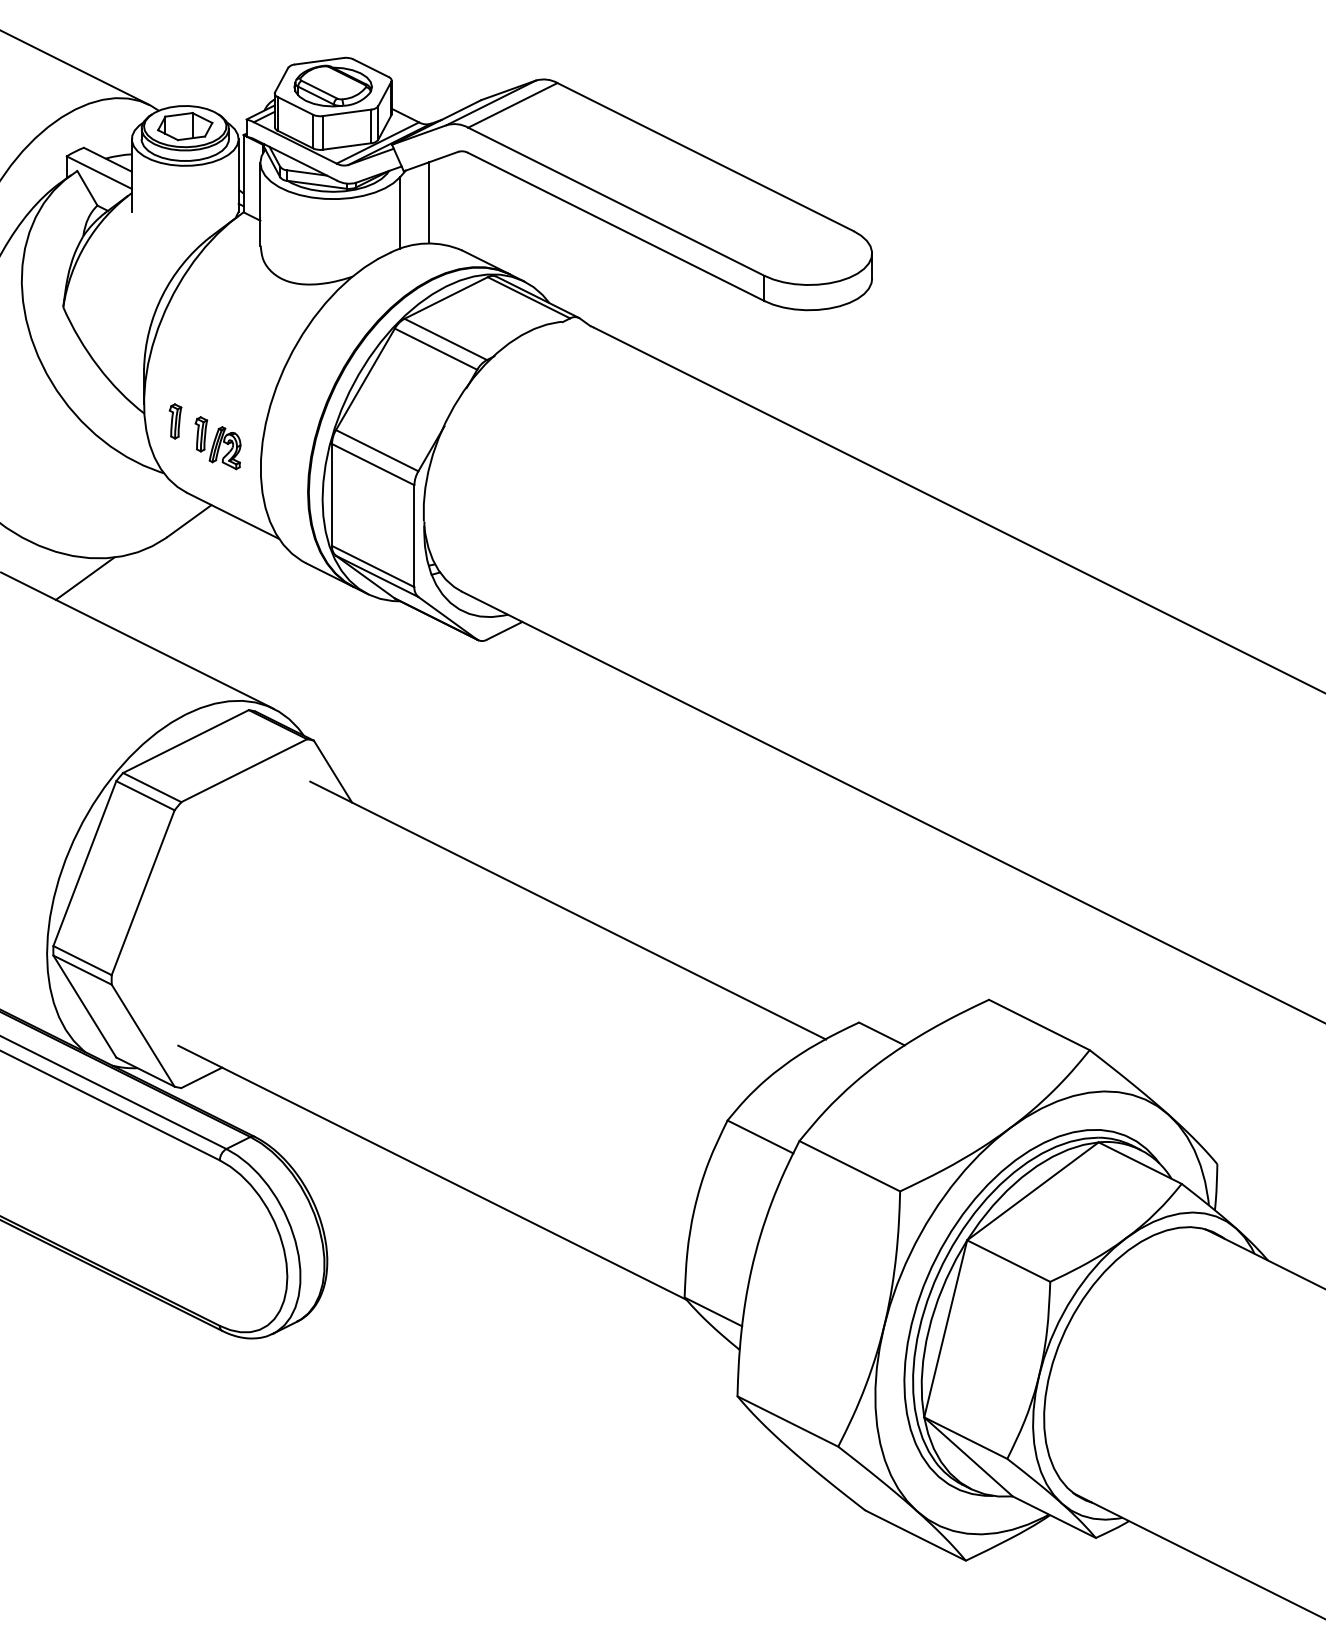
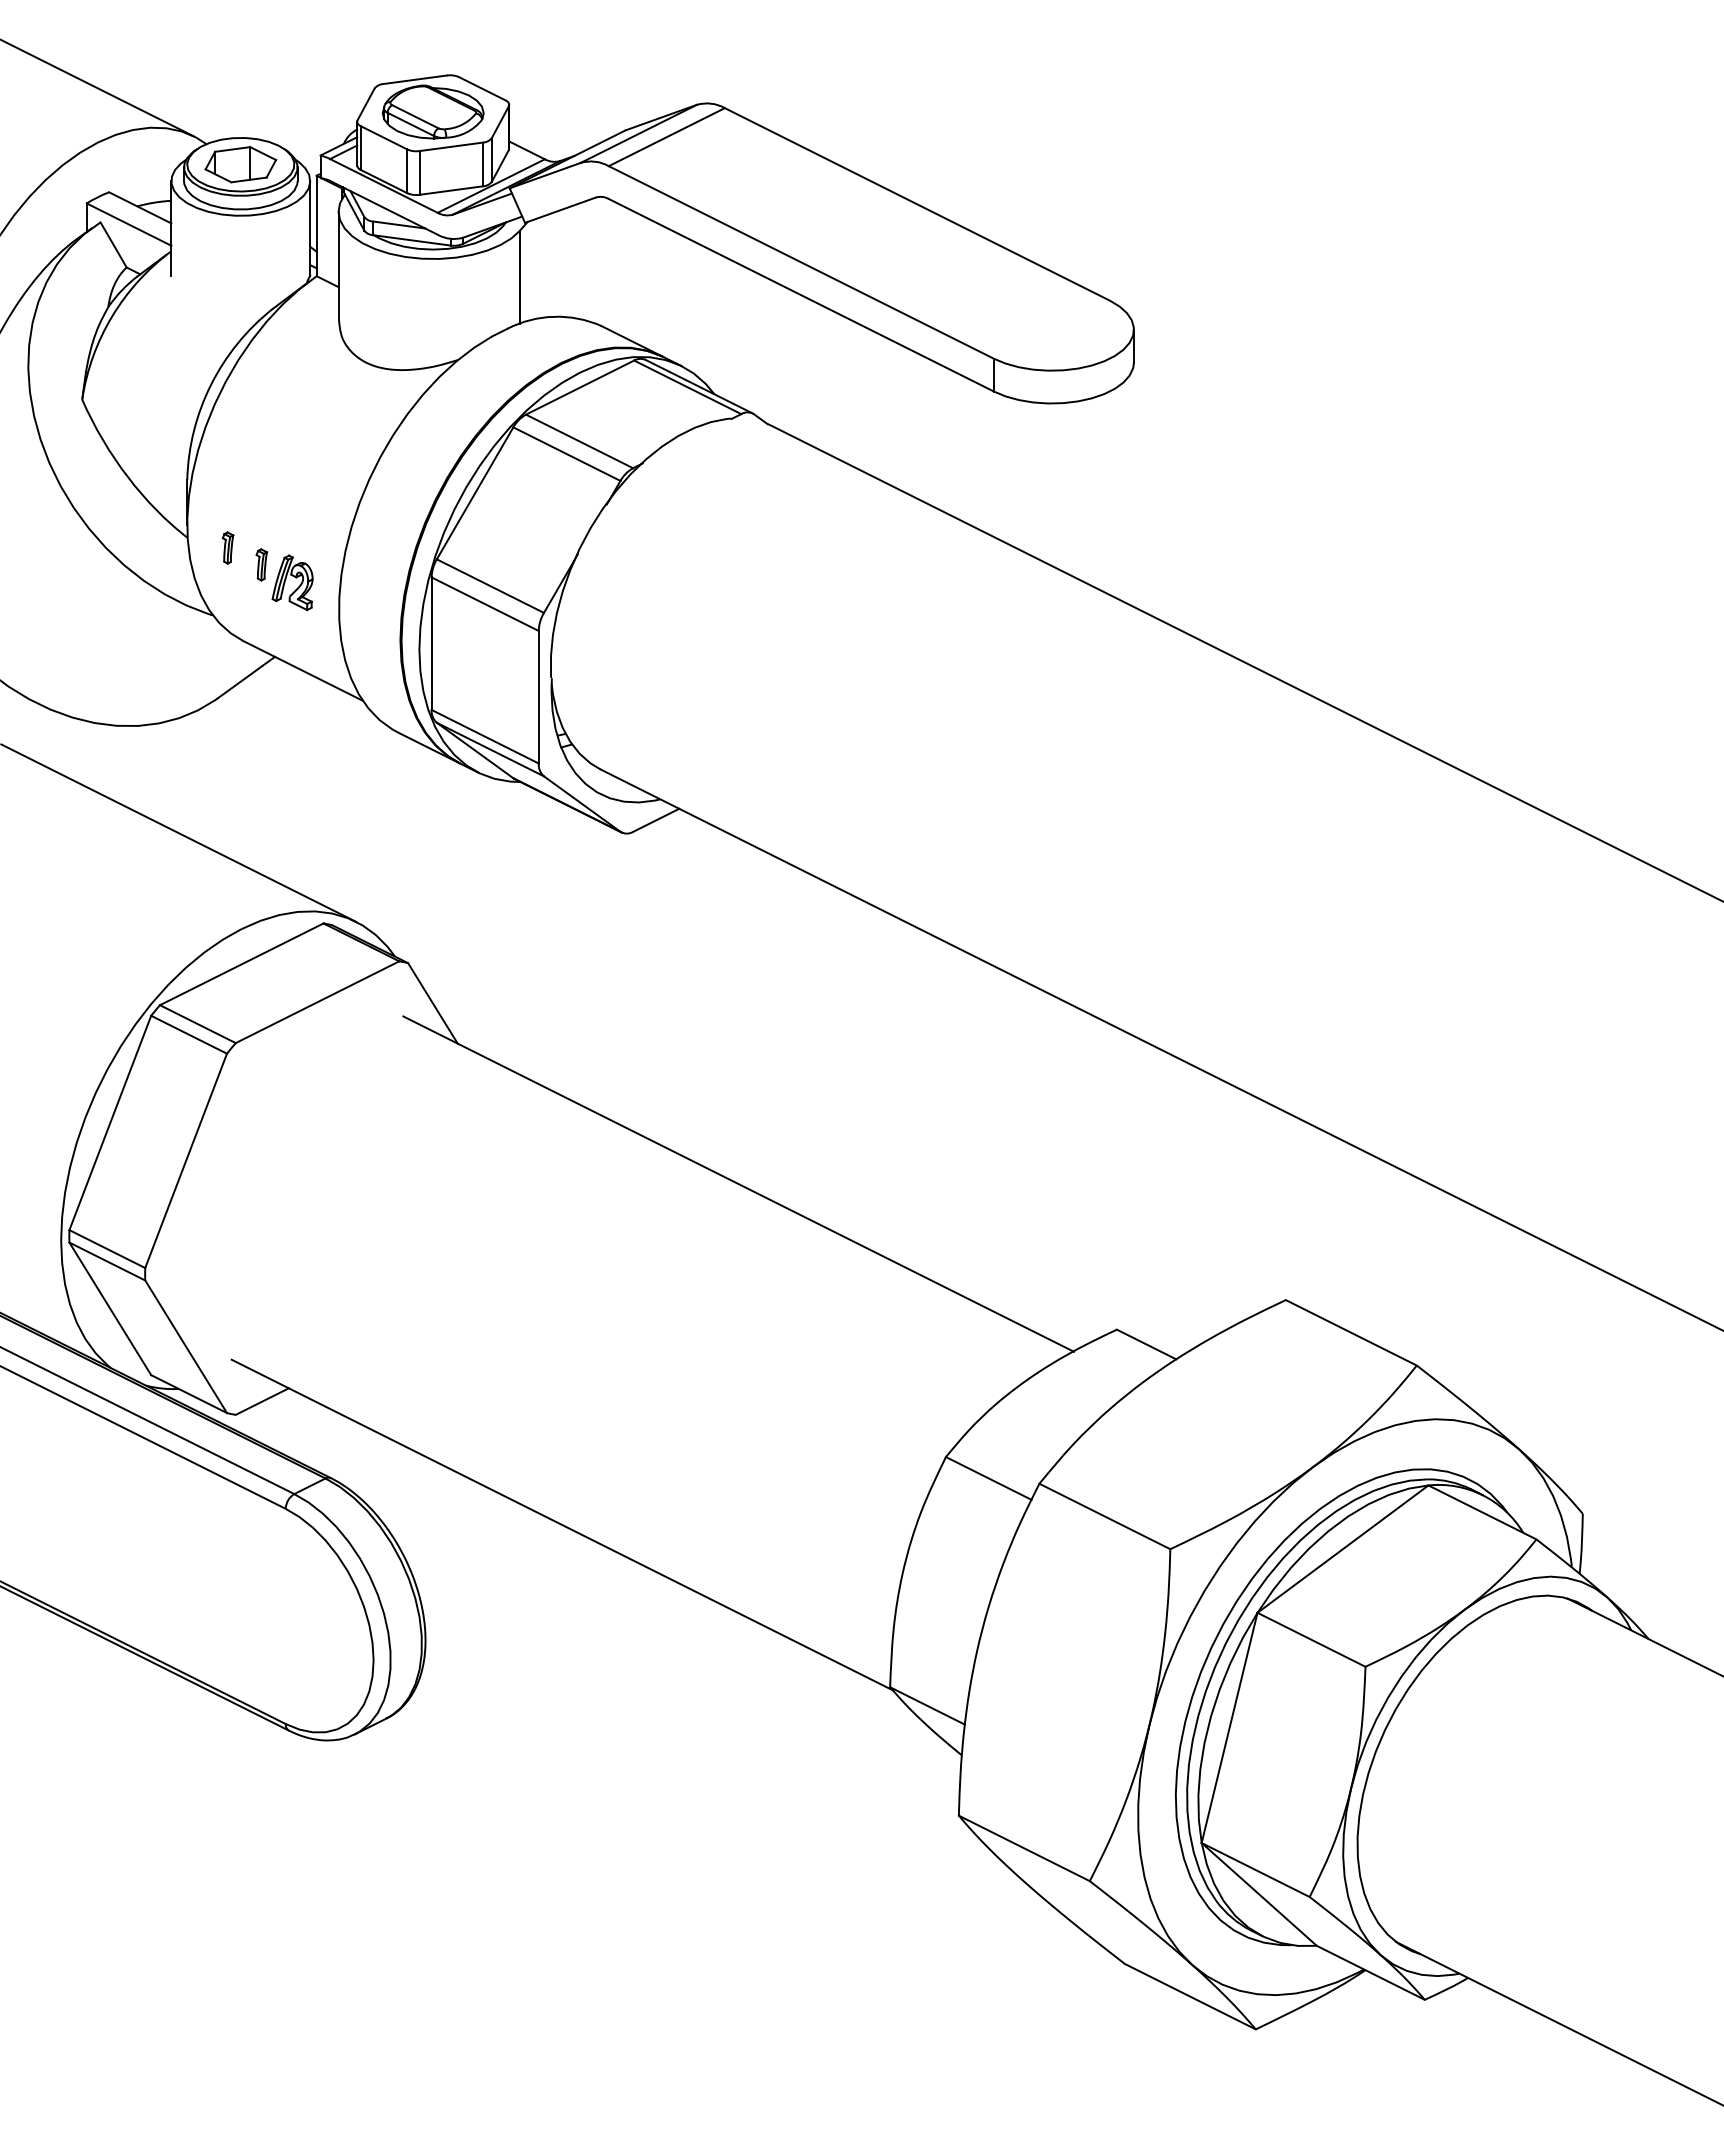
line: (428, 202) -> (557, 263), removed
part: (175, 420) -> (227, 547), size x0.7
part: (201, 434) -> (261, 564), size x0.7
line: (85, 578) -> (110, 752), removed

